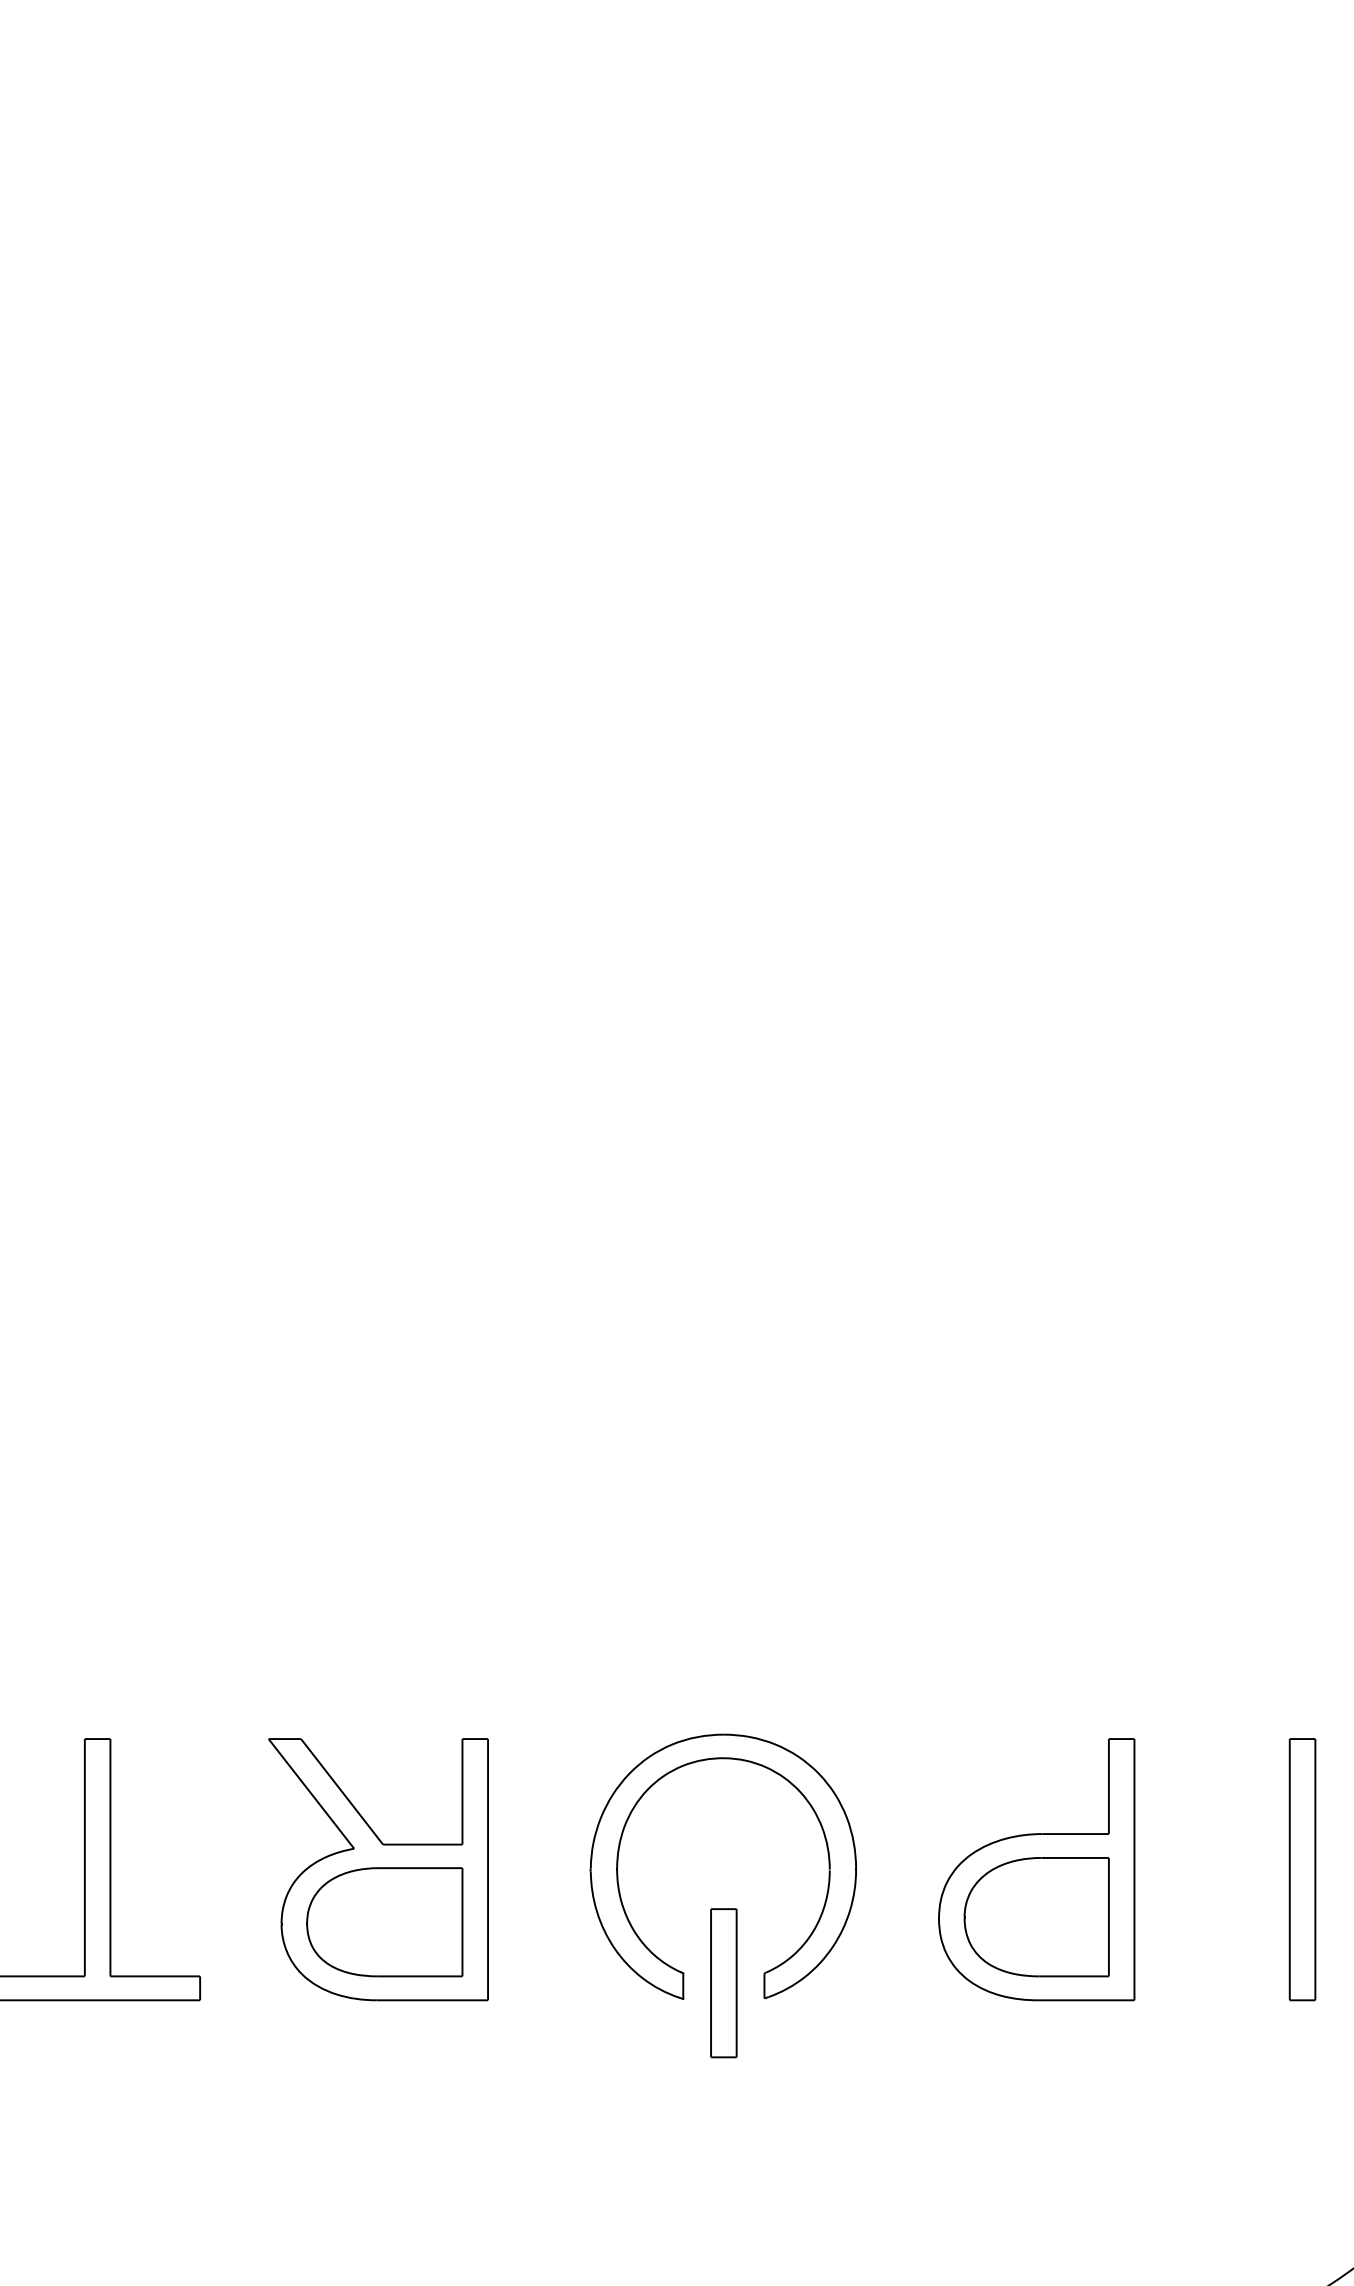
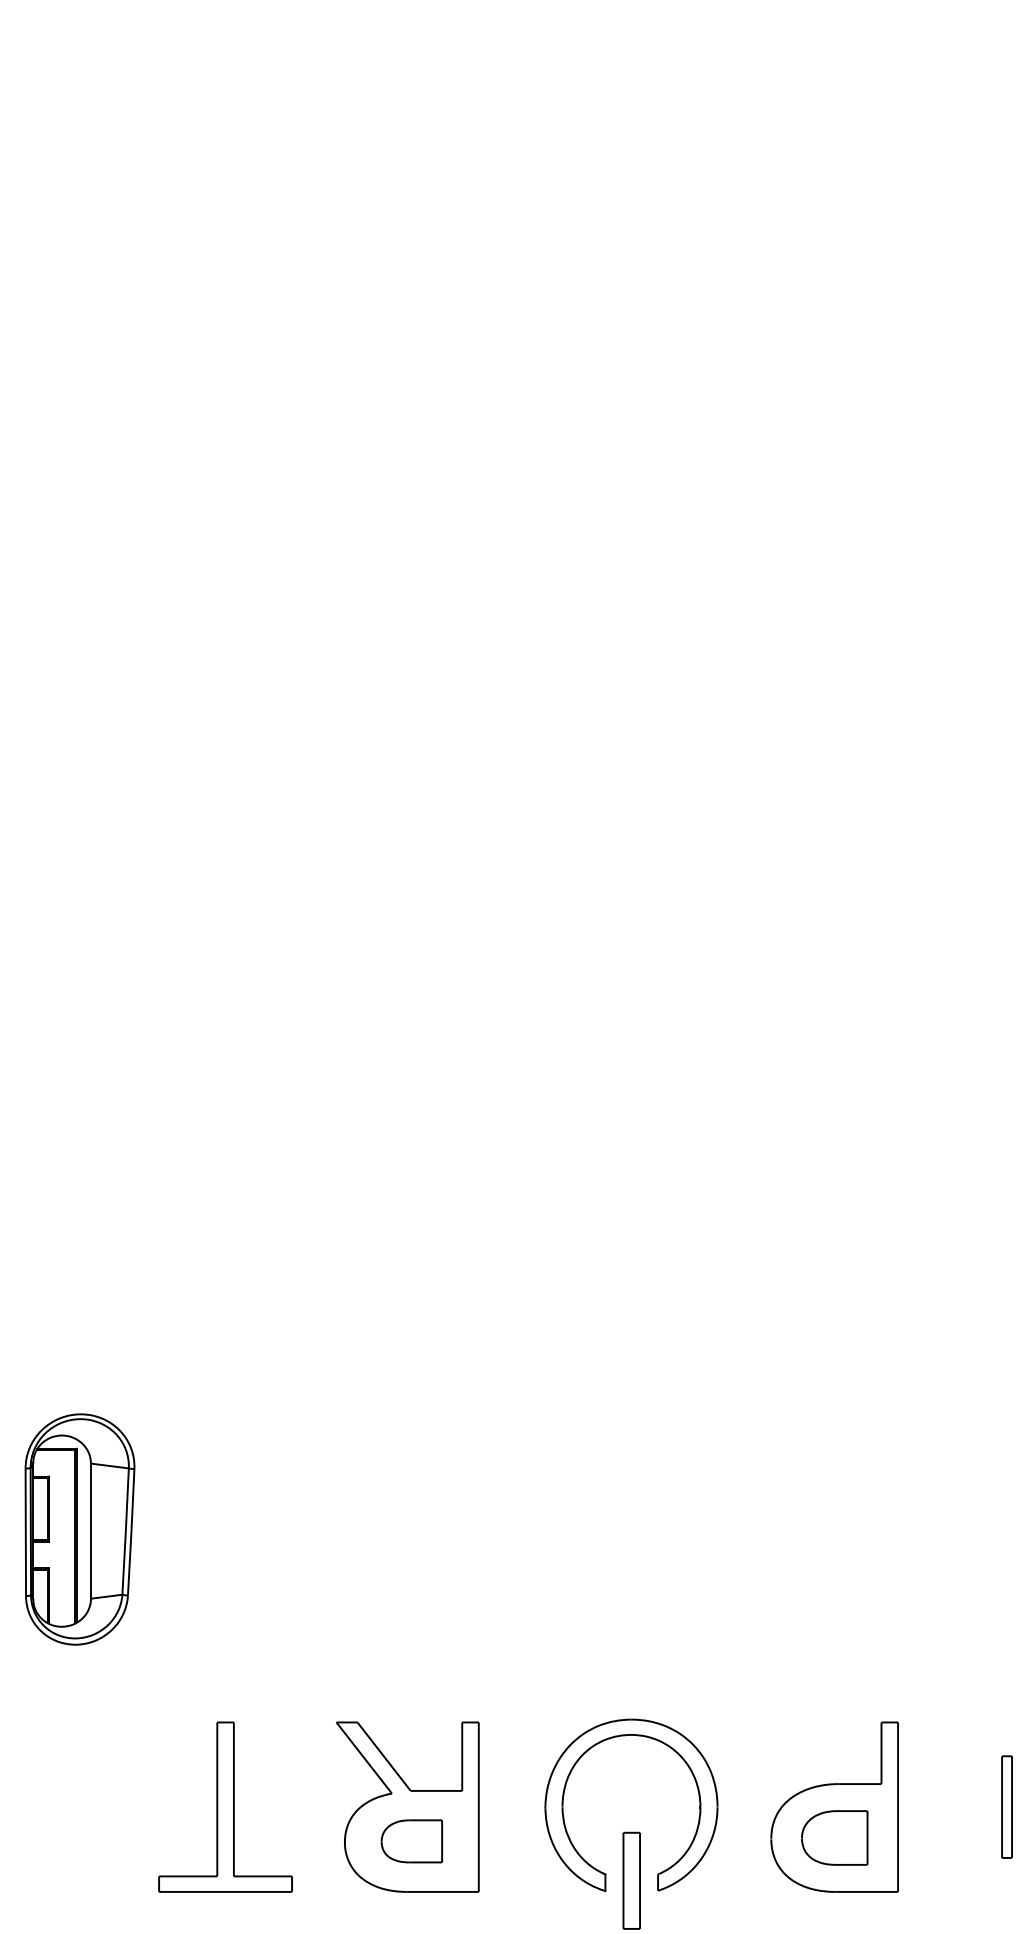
part: (1301, 1868) -> (1006, 1806), size x0.6
part: (1036, 1916) -> (834, 1837), size x0.7
part: (384, 1922) -> (411, 1841), size x0.6

